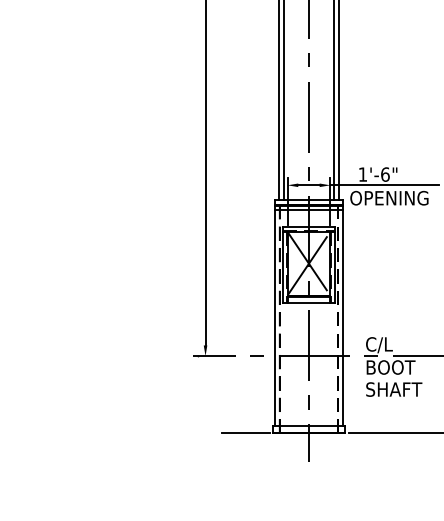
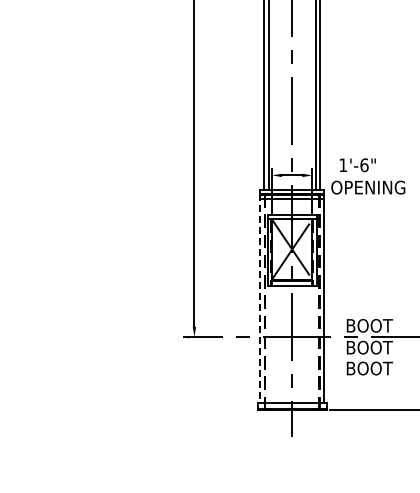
line: (384, 185) -> (363, 175), removed
line: (275, 315) -> (260, 298), solid -> dashed
text: (390, 345) -> (369, 326), C/L -> BOOT
text: (393, 389) -> (372, 368), SHAFT -> BOOT
line: (245, 433) -> (232, 410), removed

